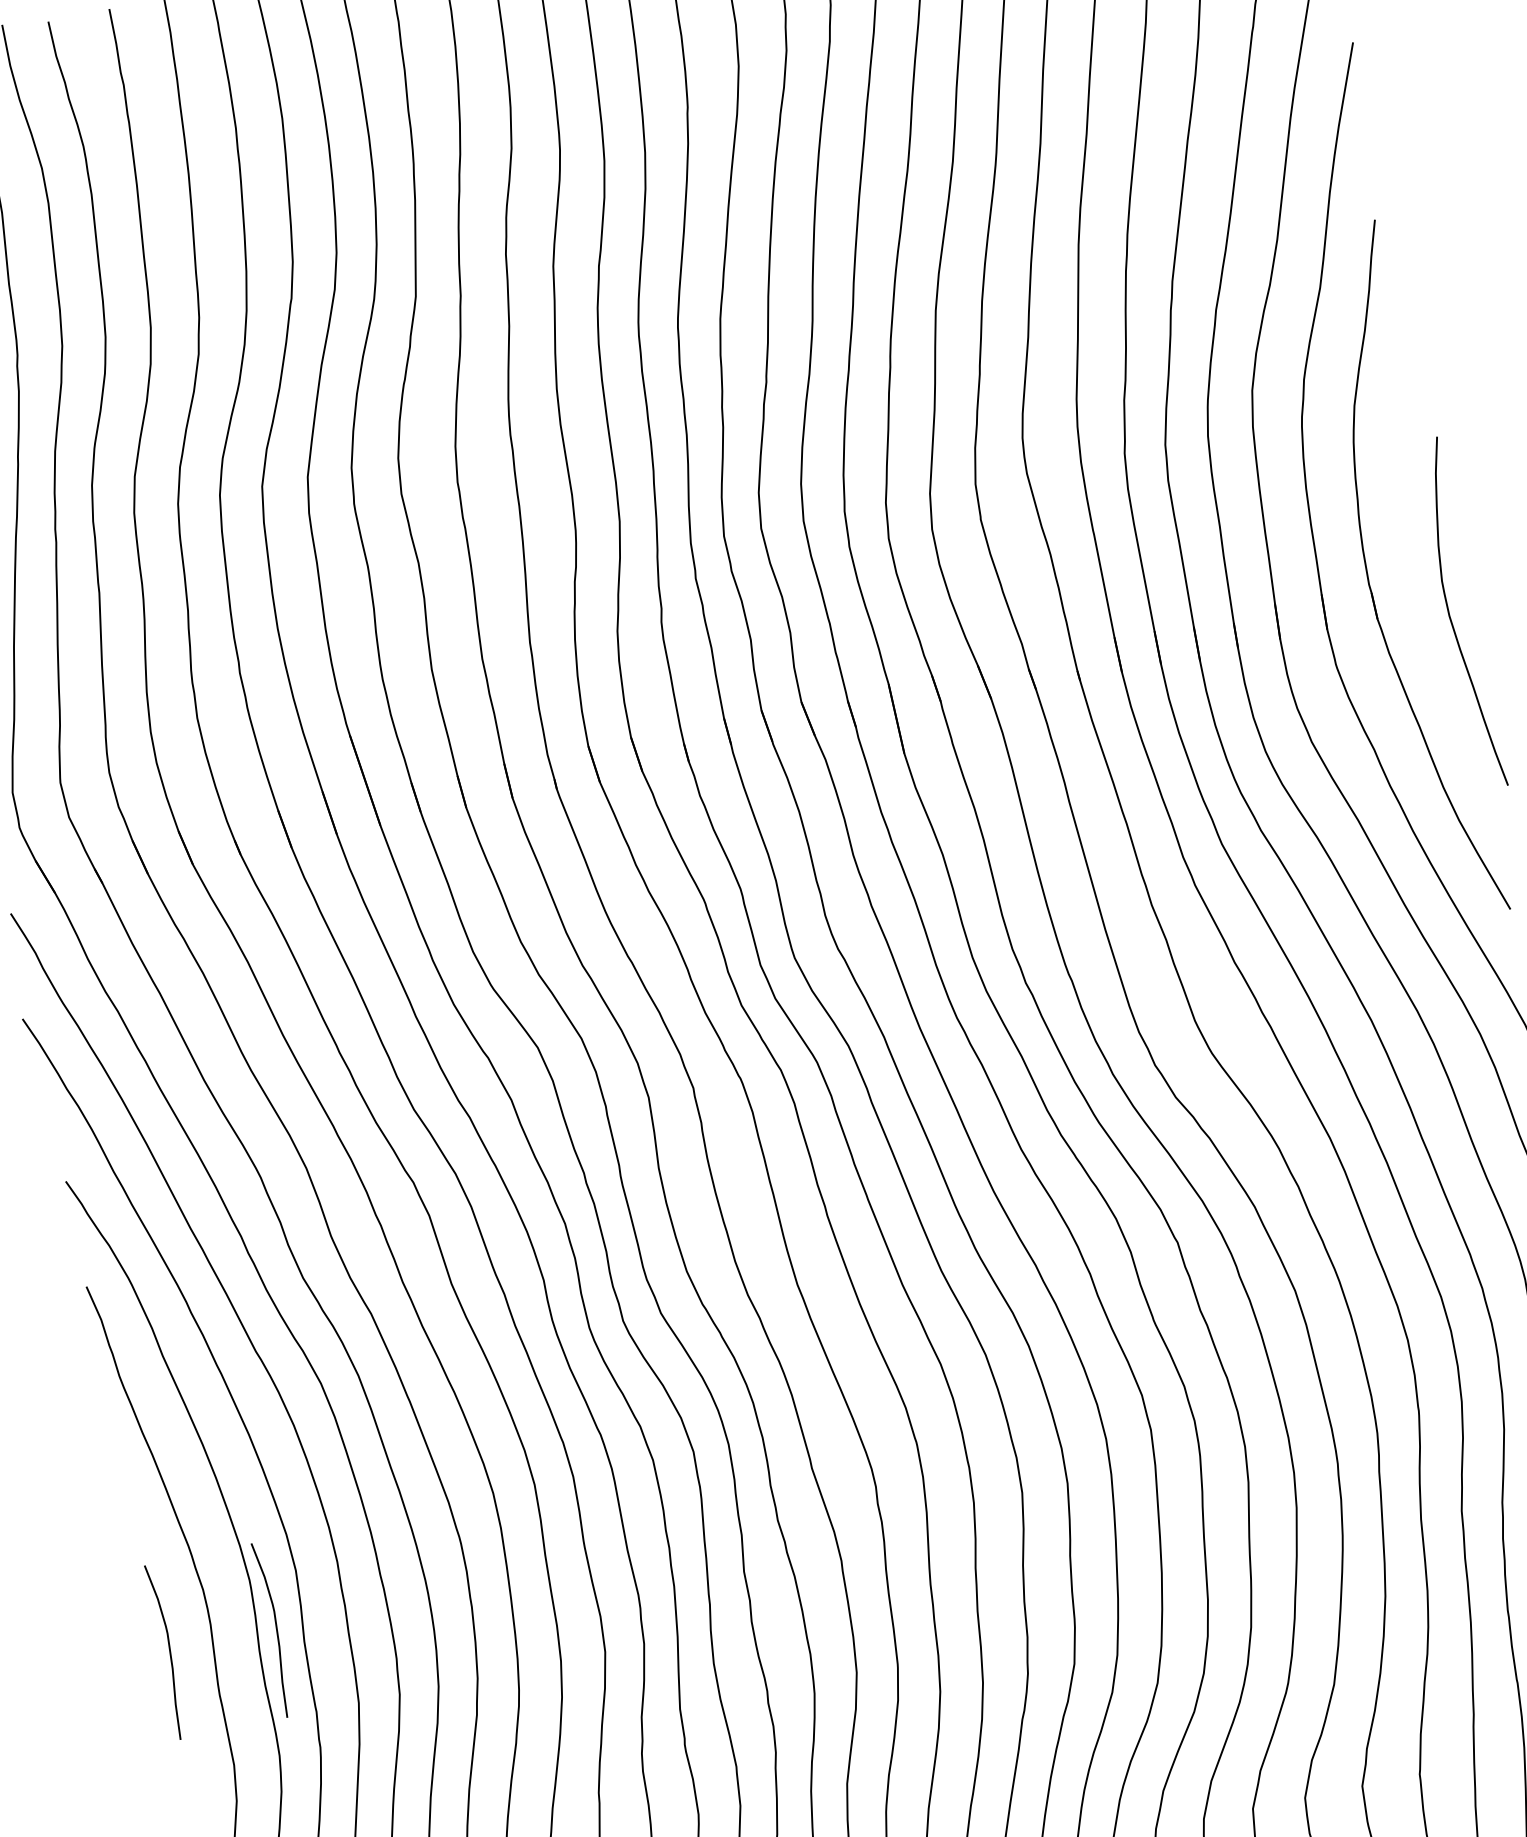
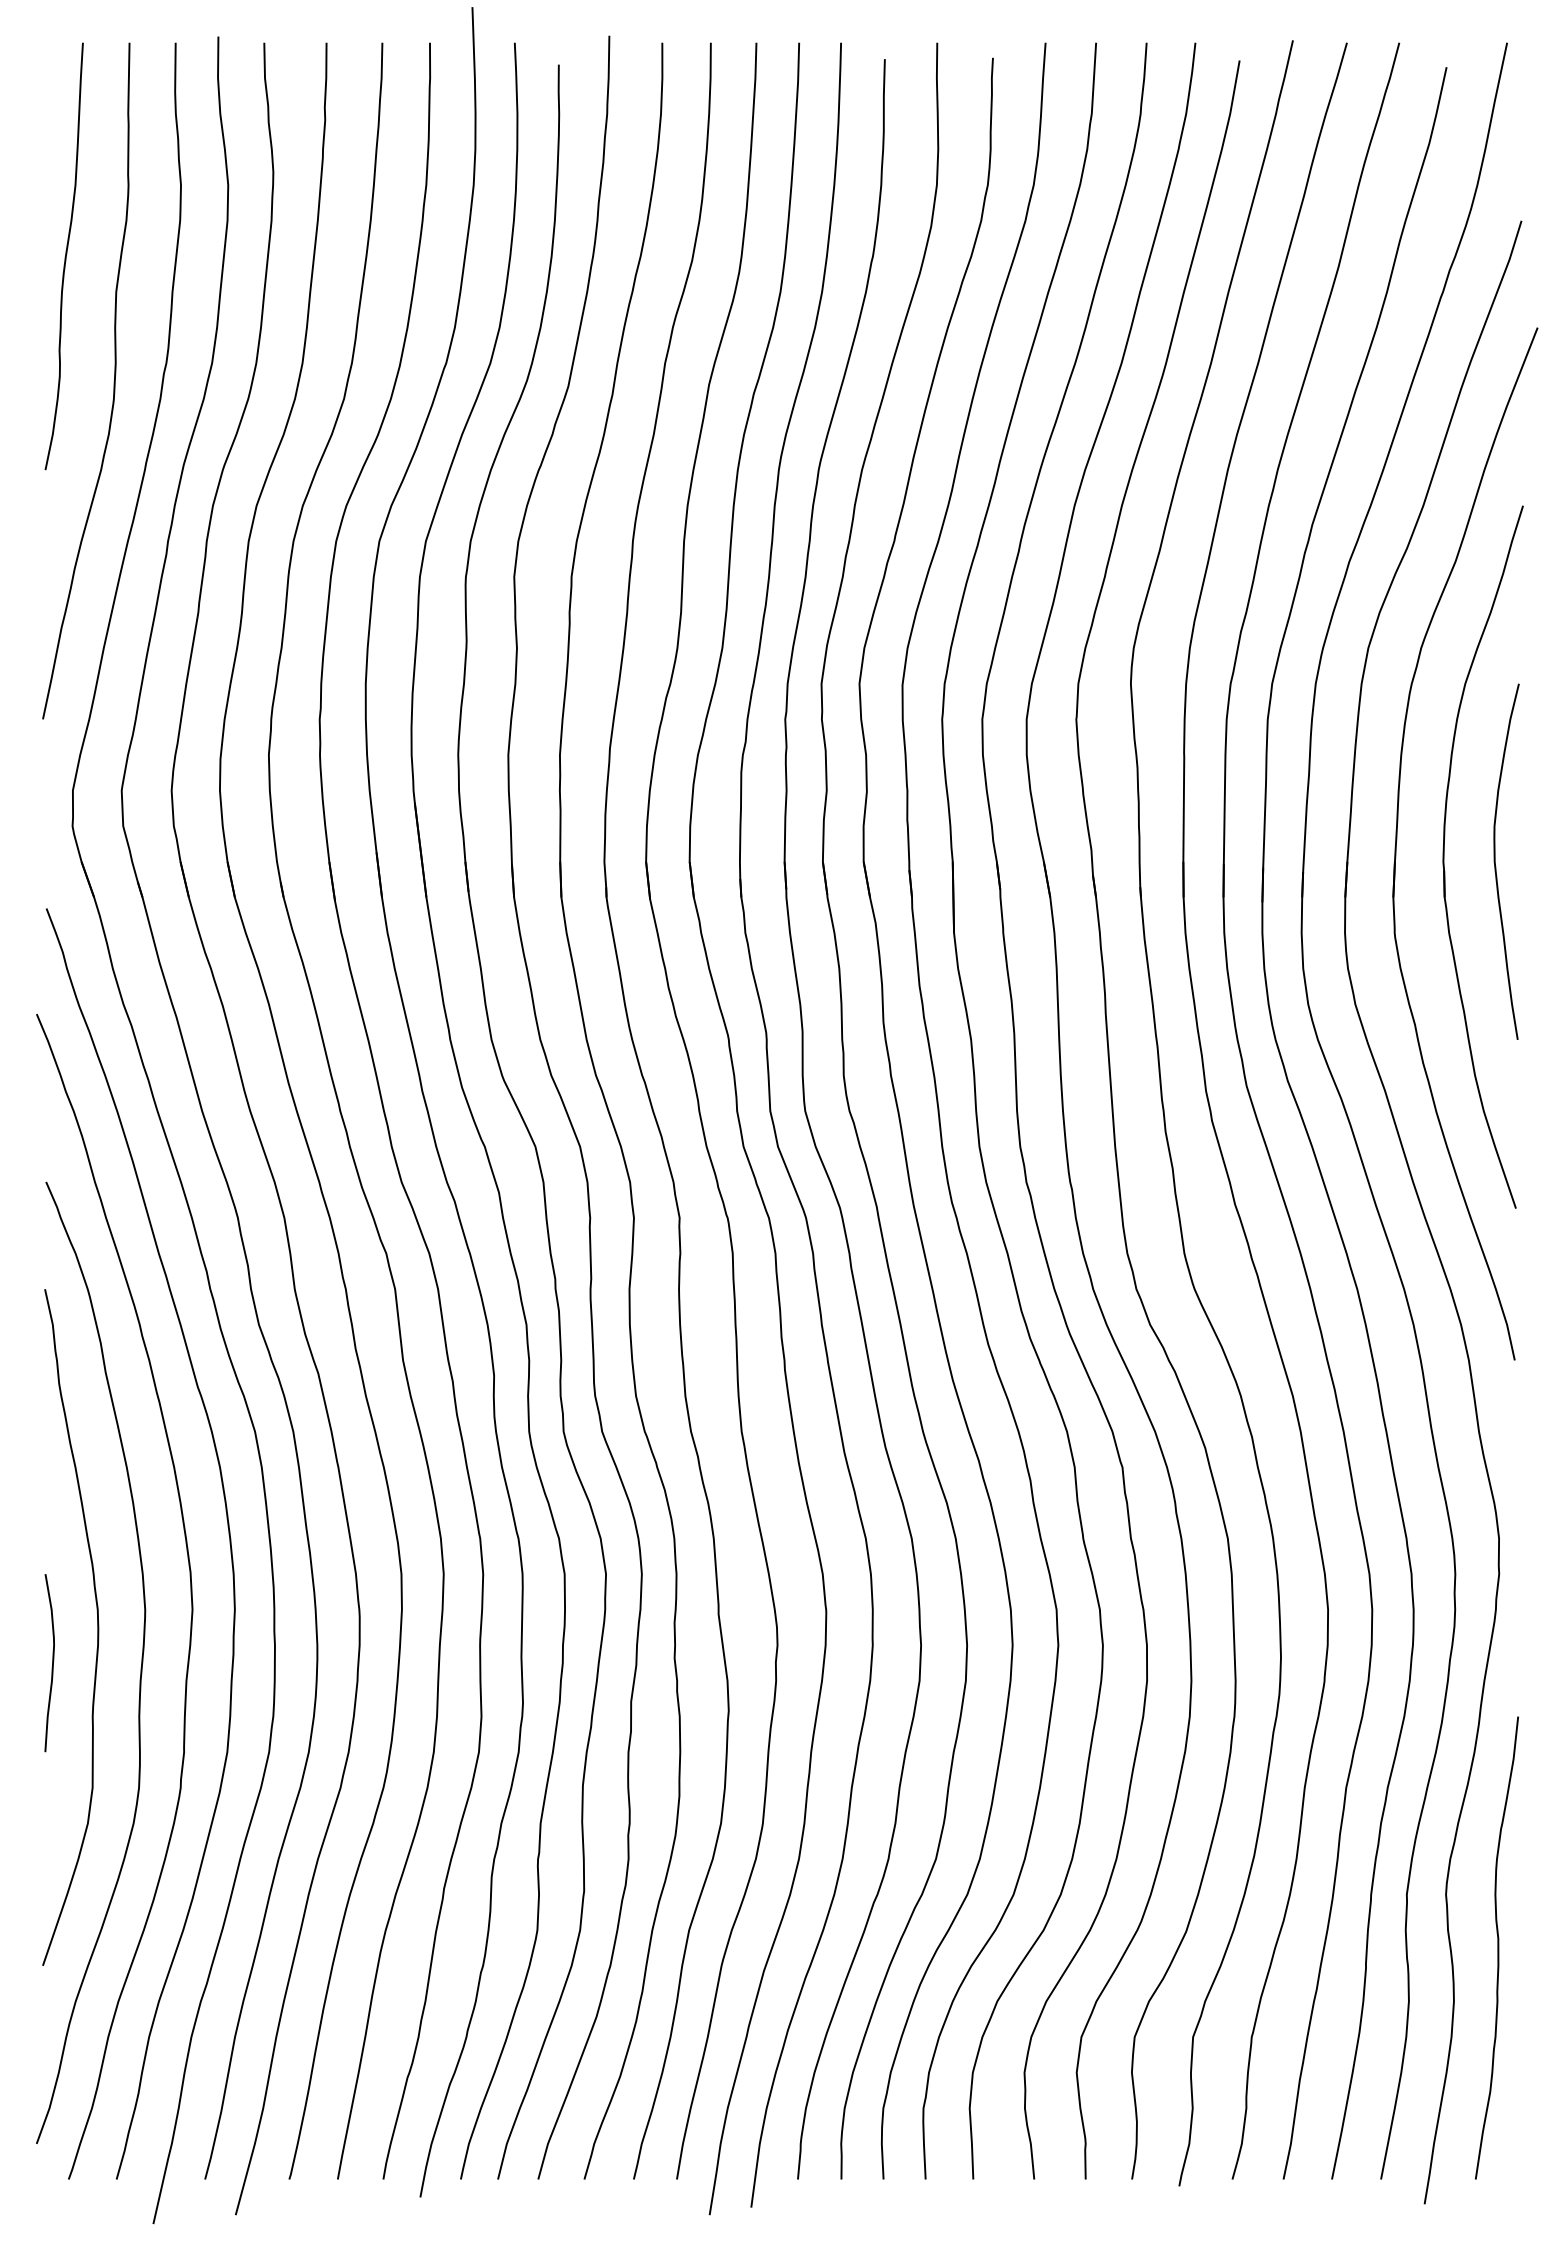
curve: (1450, 615) -> (1495, 861), moved
curve: (276, 1629) -> (161, 1663), removed

